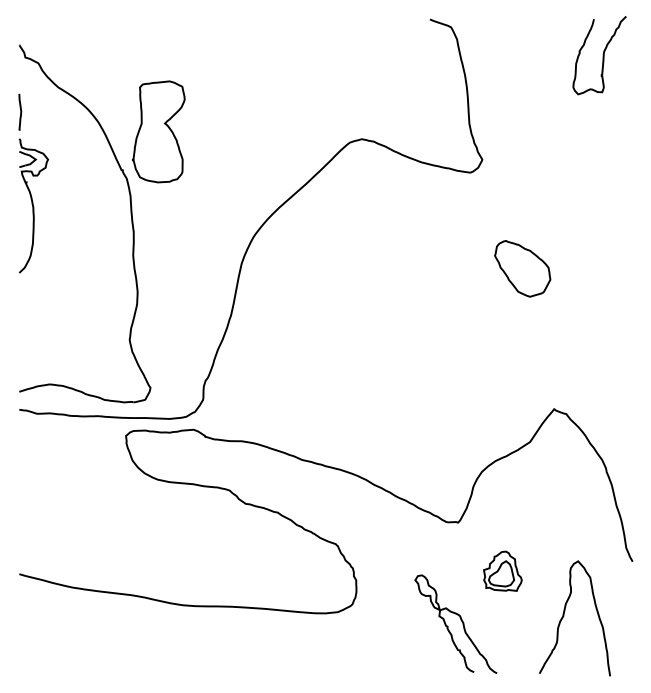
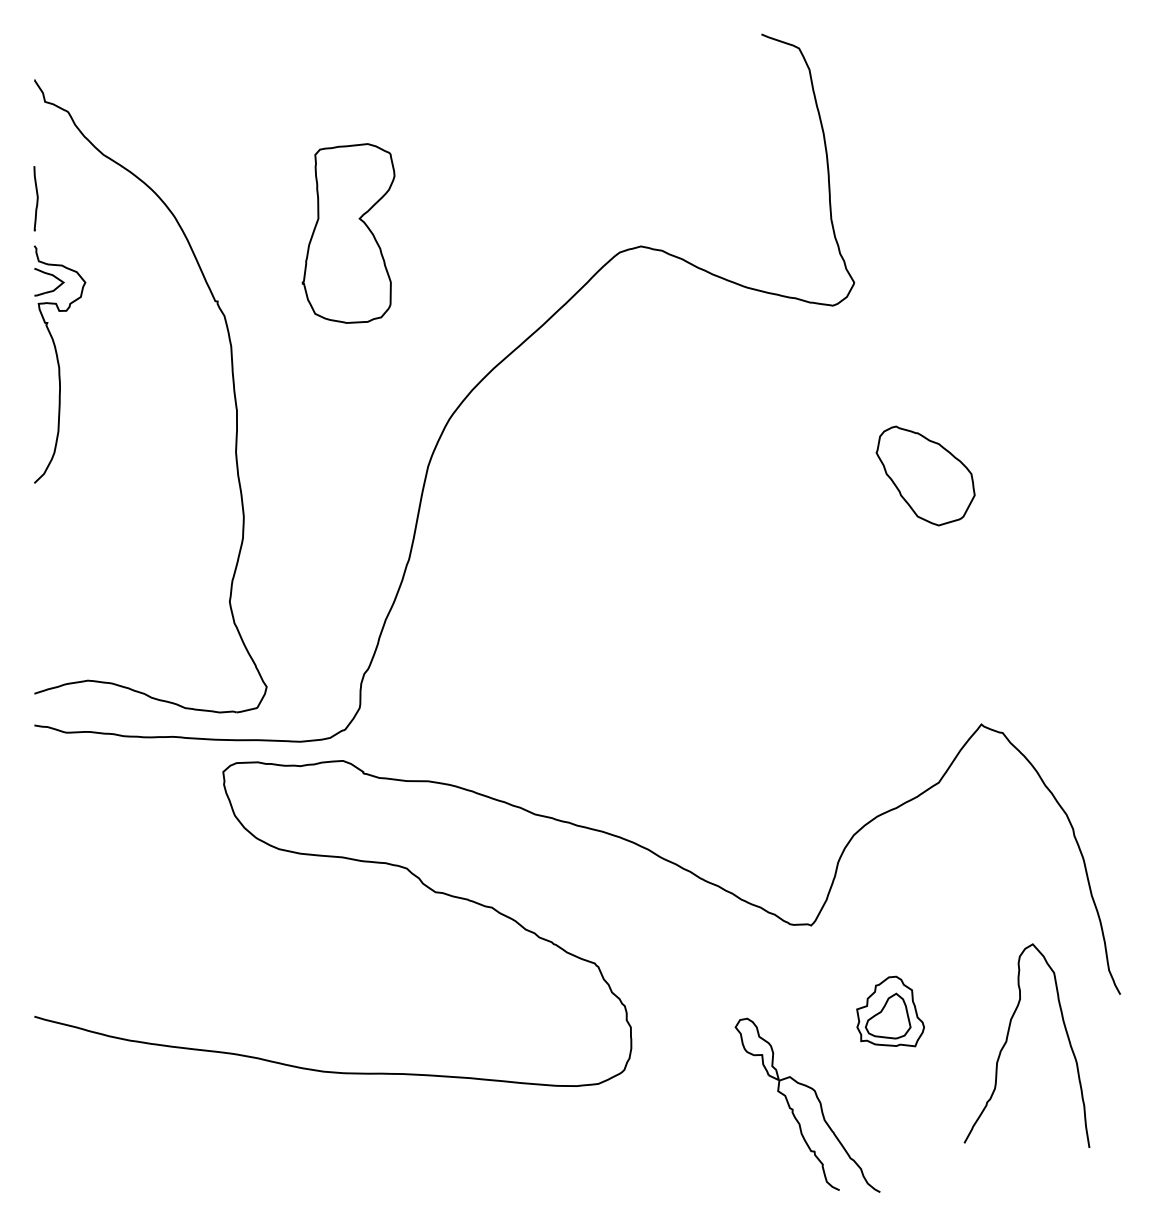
curve: (602, 55) -> (1066, 98), removed
part: (158, 131) -> (348, 232), moved
curve: (564, 616) -> (1008, 1042), moved

